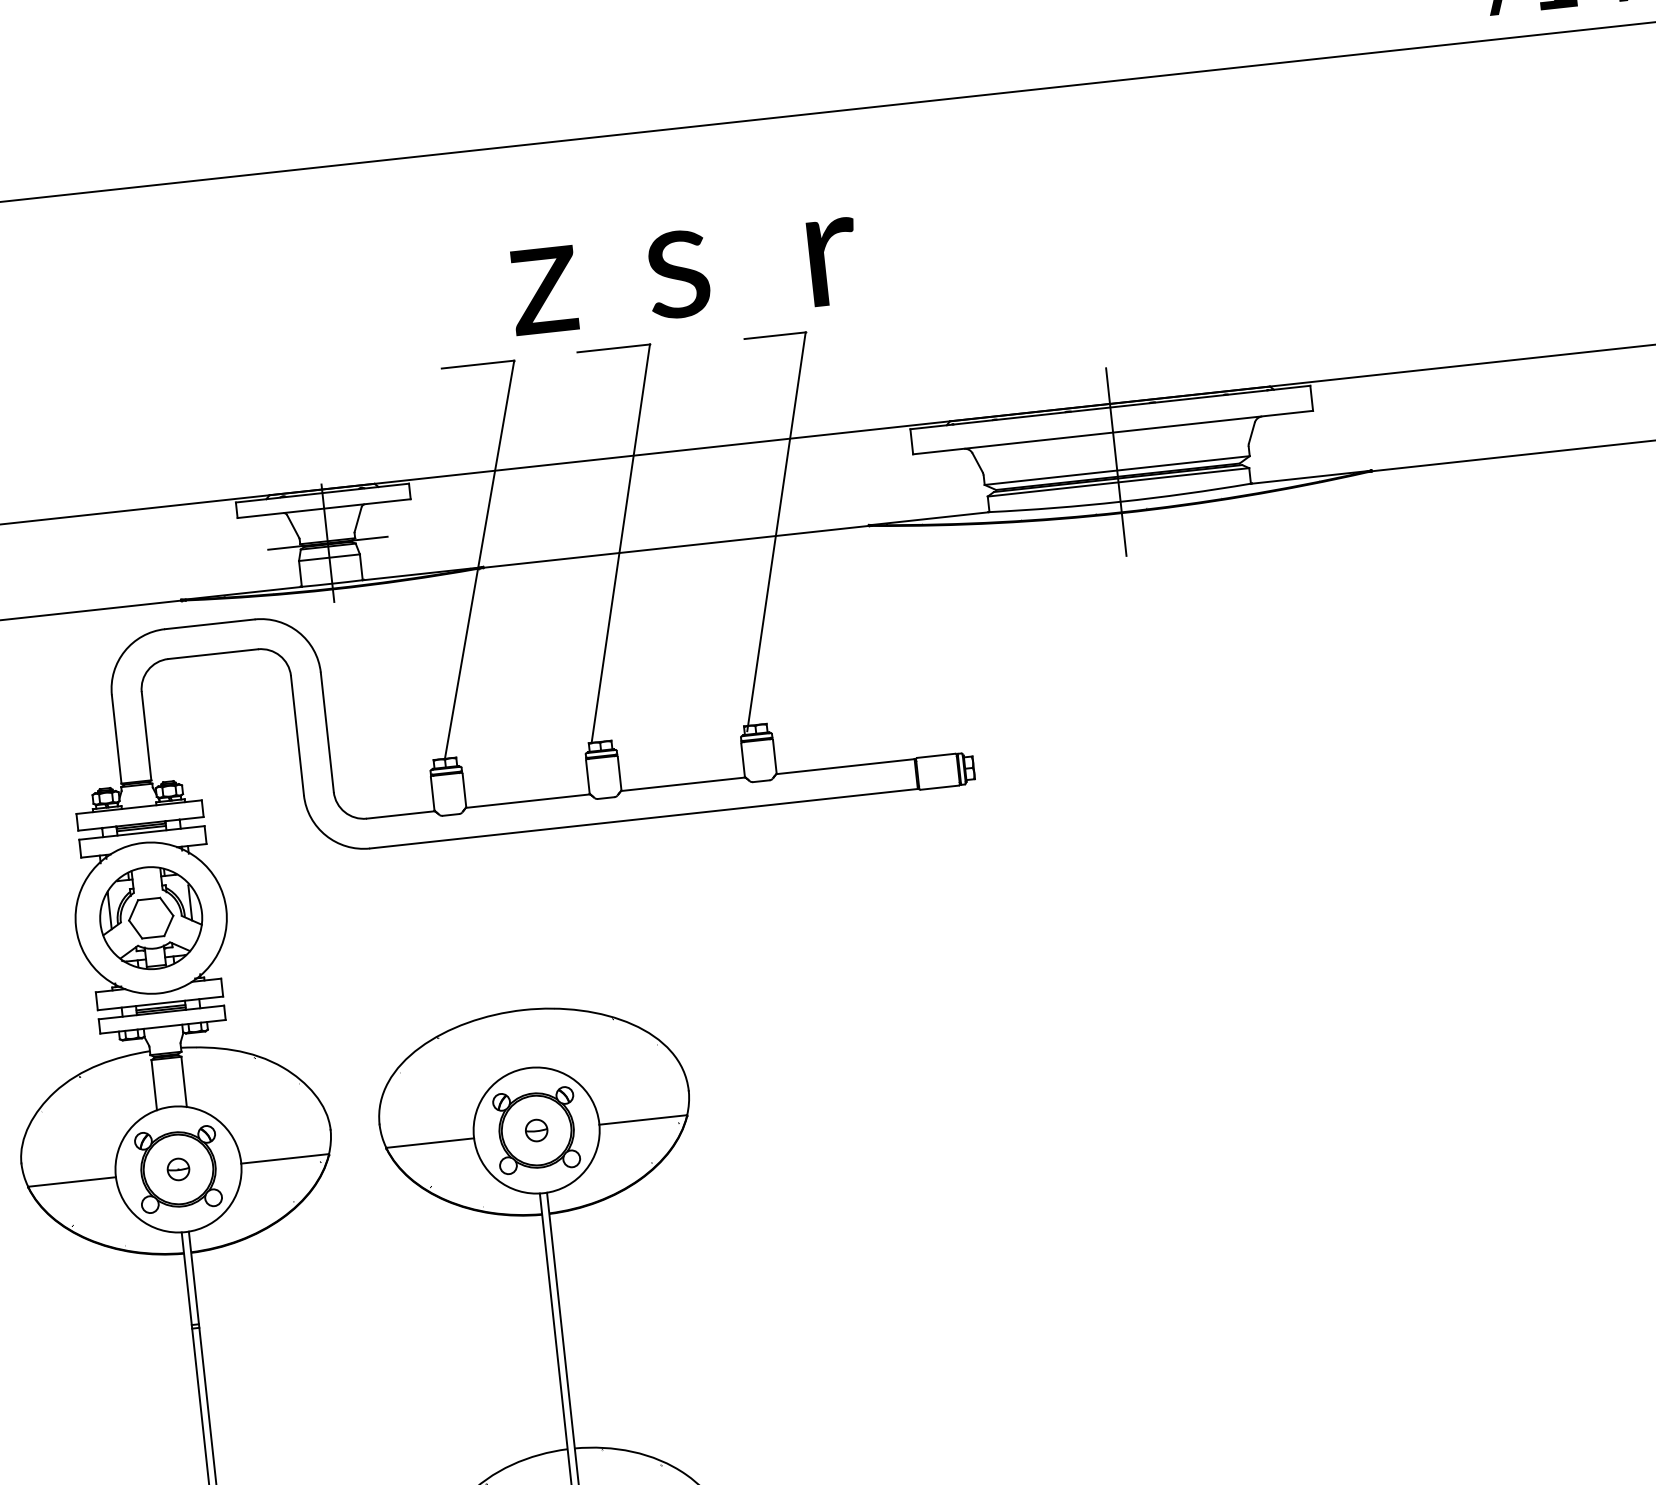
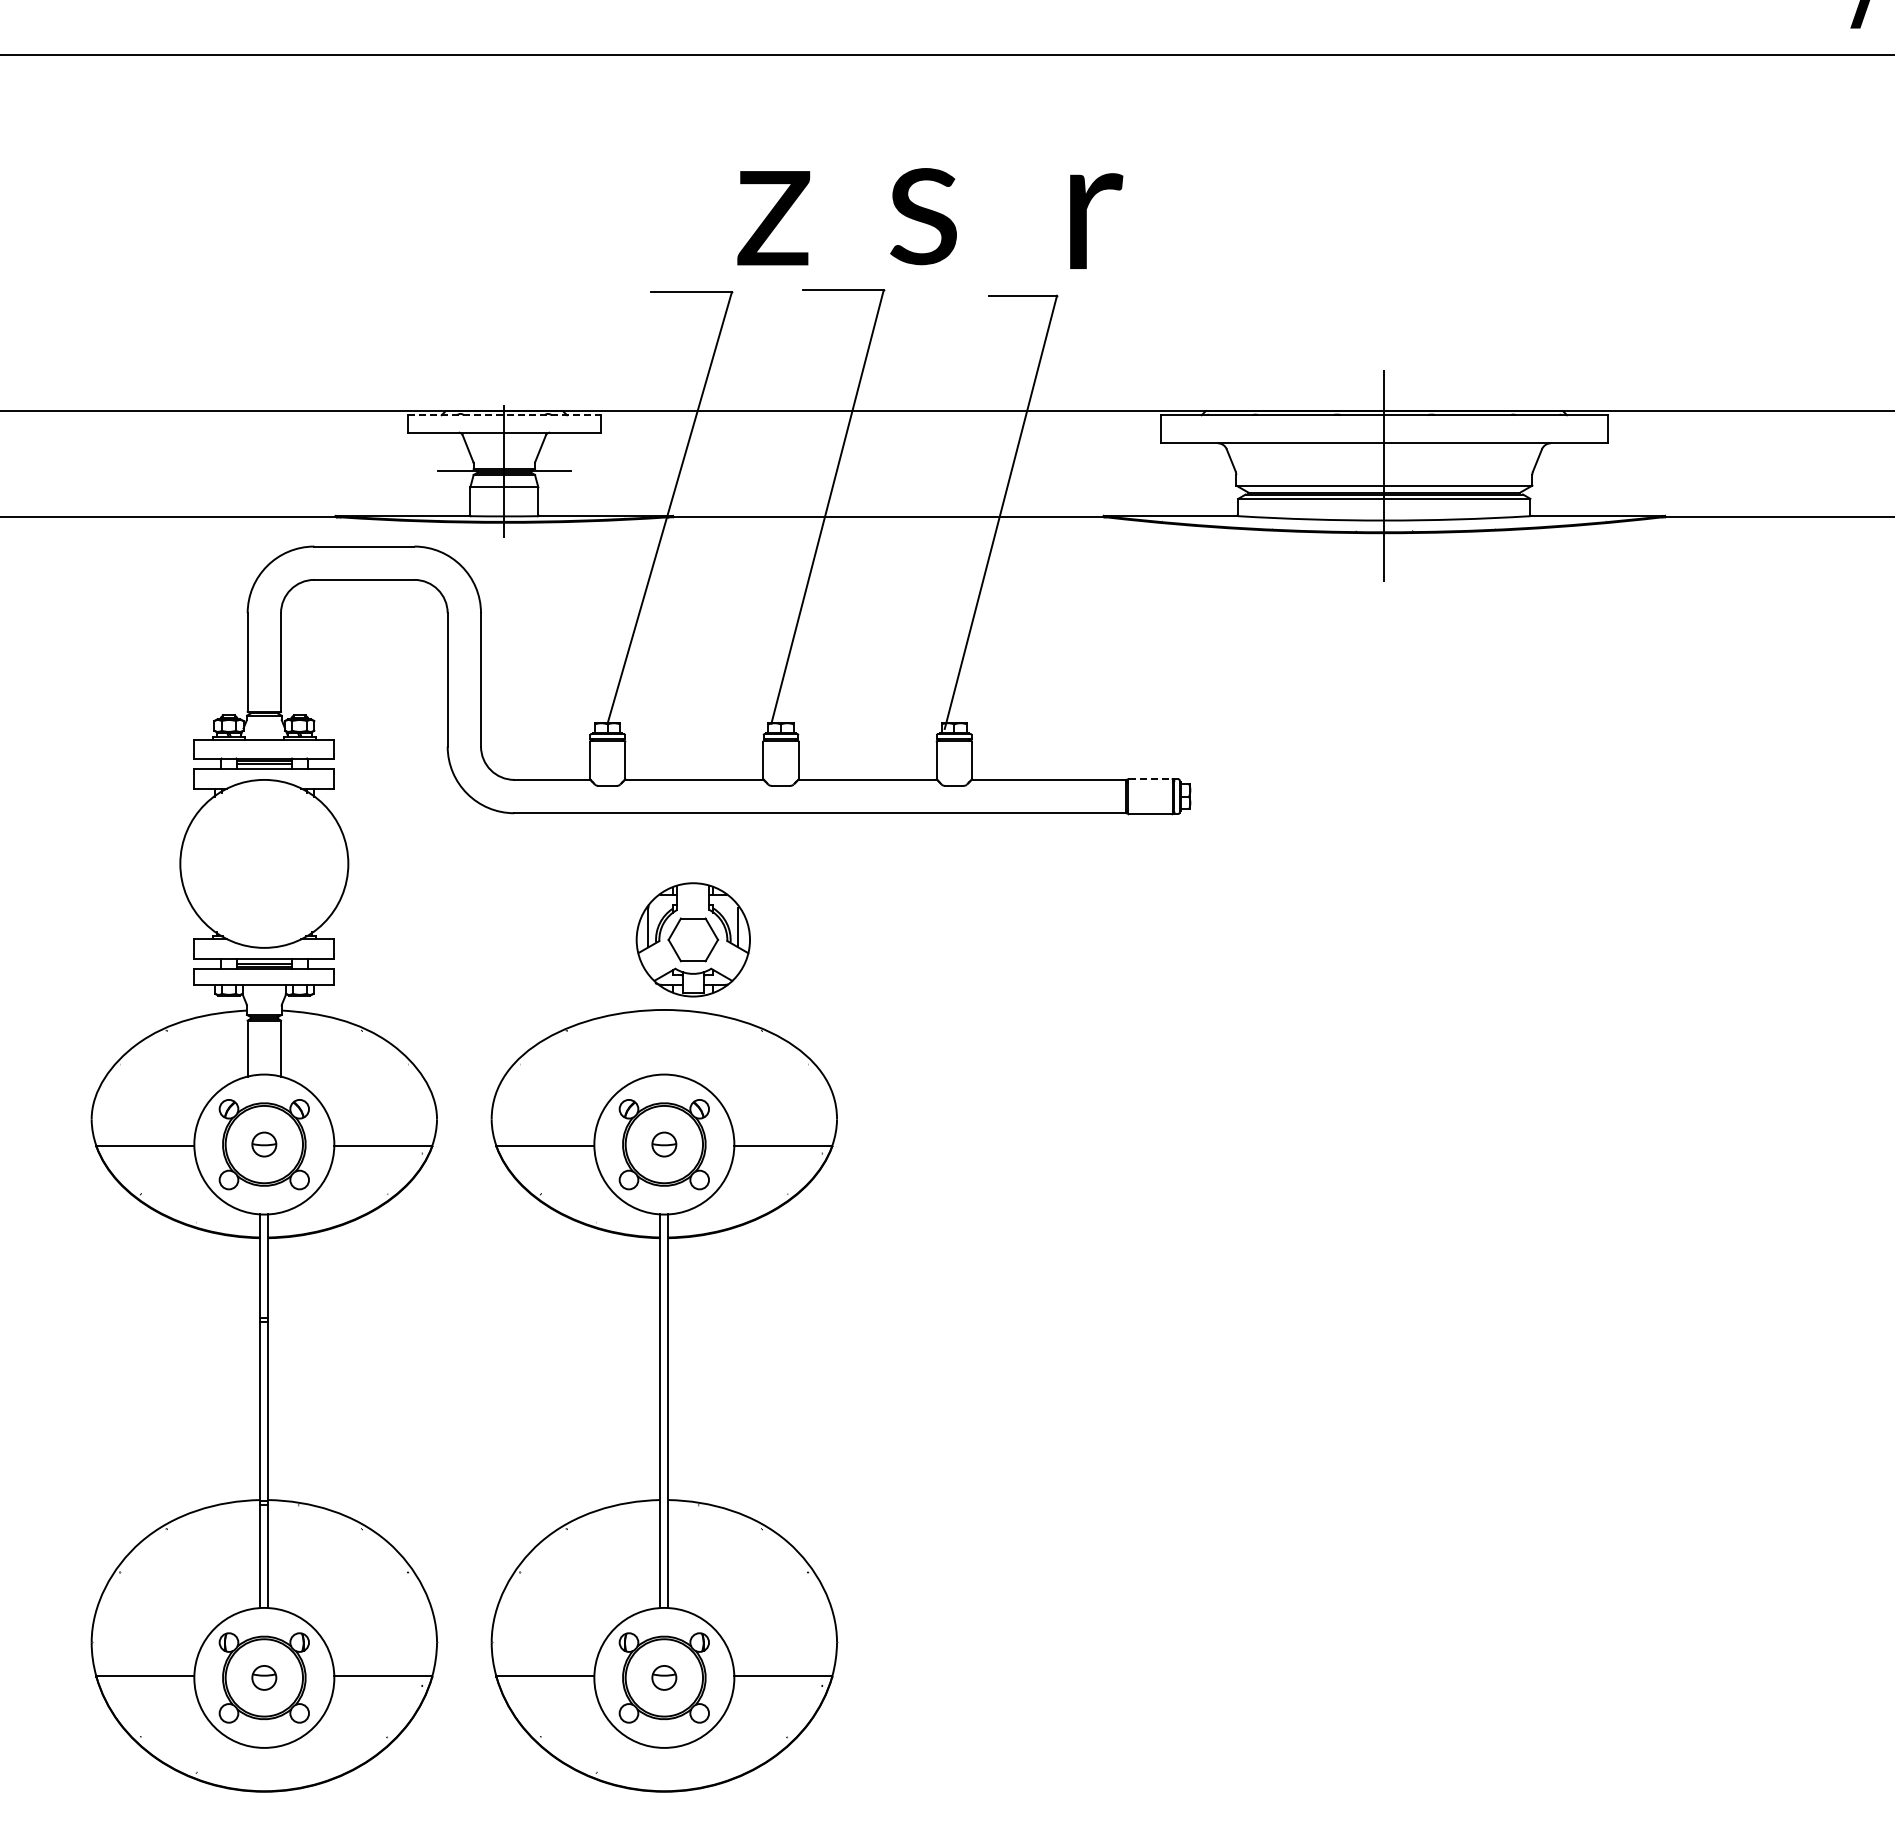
line: (322, 493) -> (504, 415), solid -> dashed
line: (936, 755) -> (1150, 778), solid -> dashed
part: (150, 917) -> (692, 939), moved

